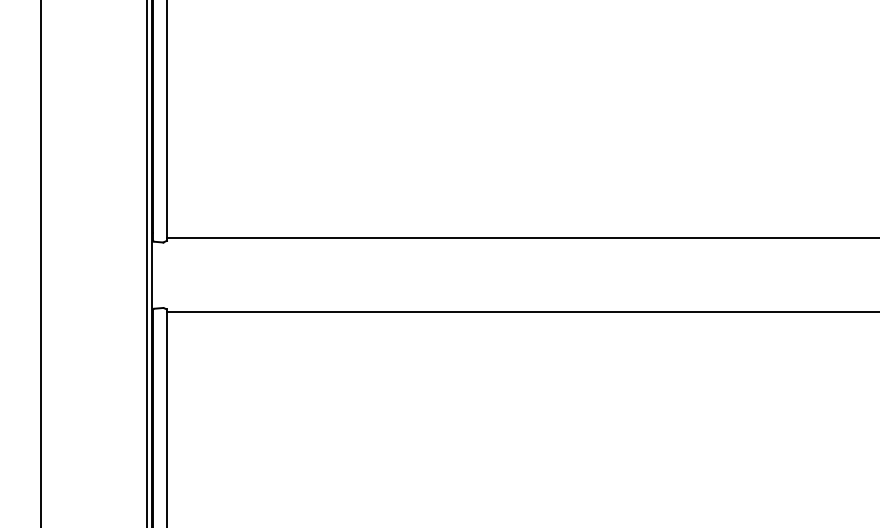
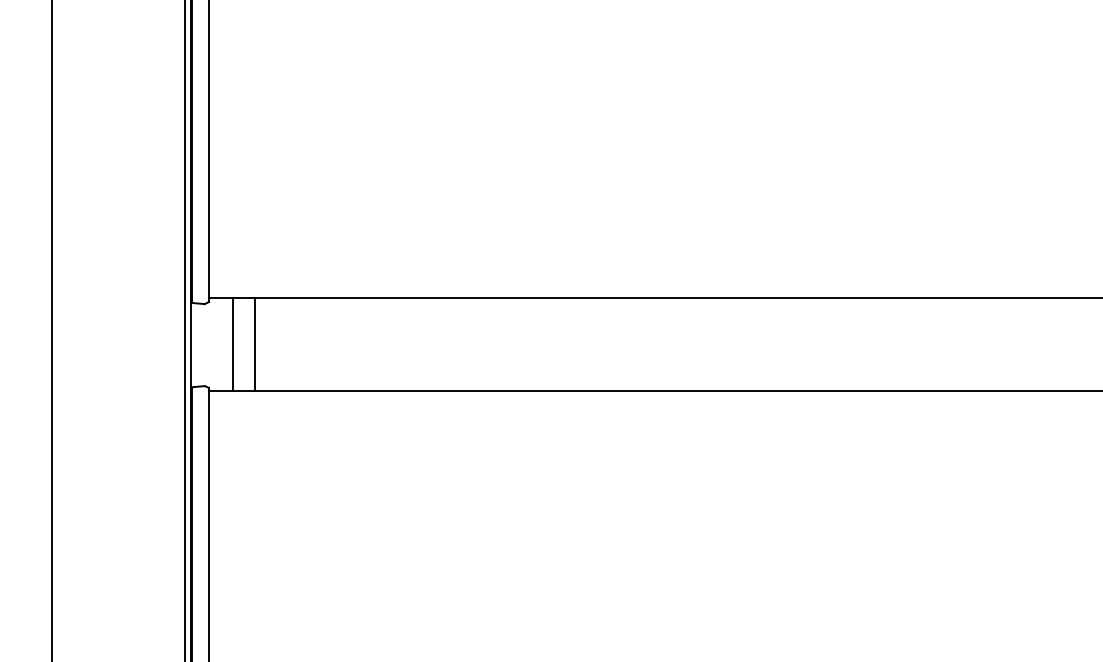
line: (185, 274) -> (232, 344), added
line: (203, 274) -> (254, 344), added

